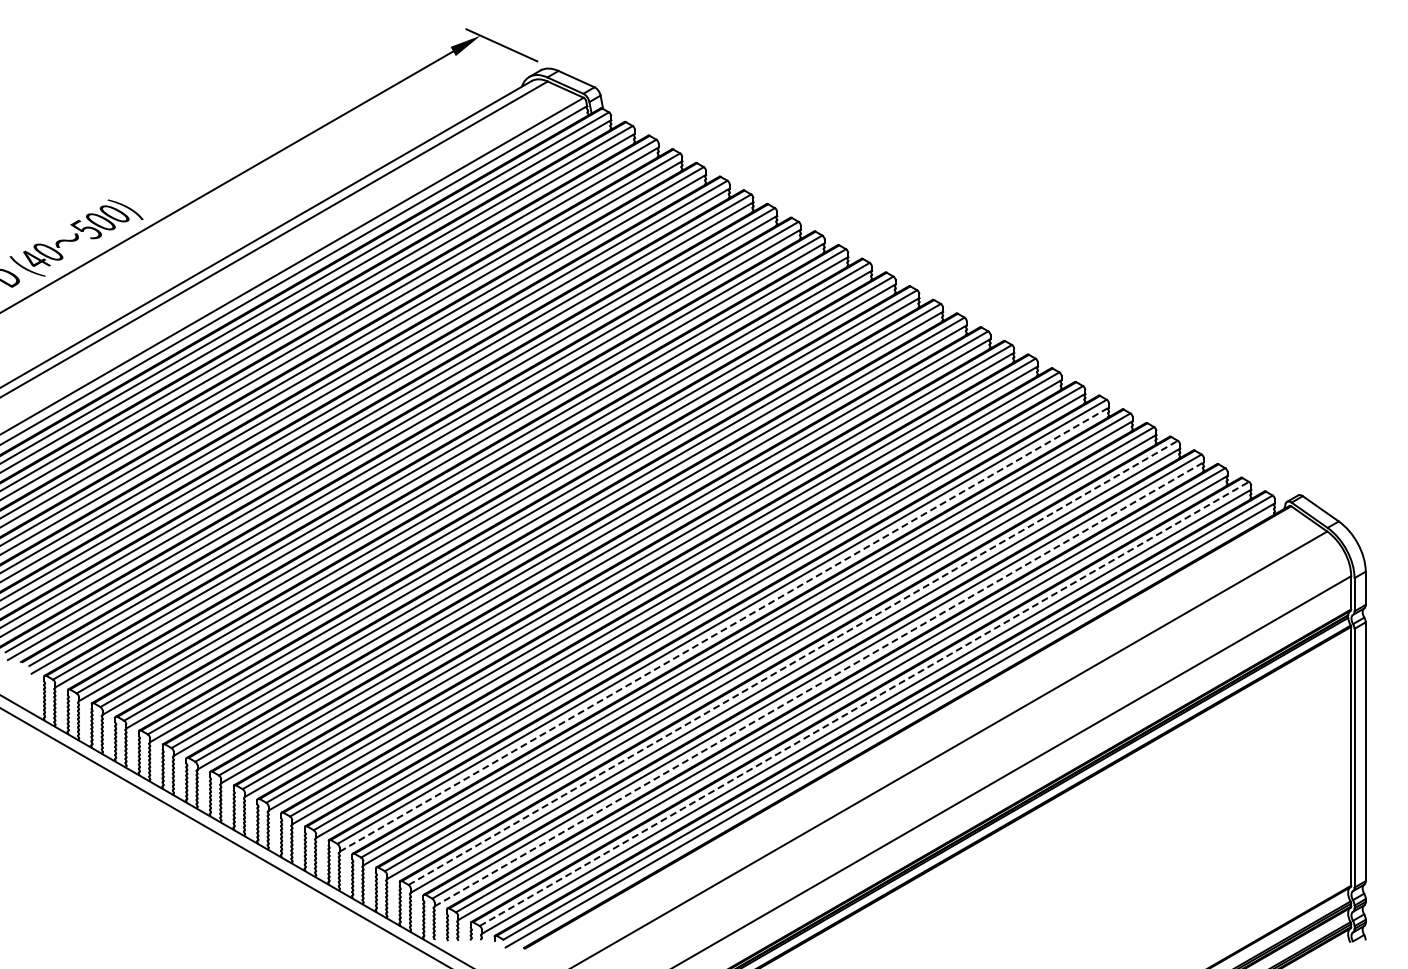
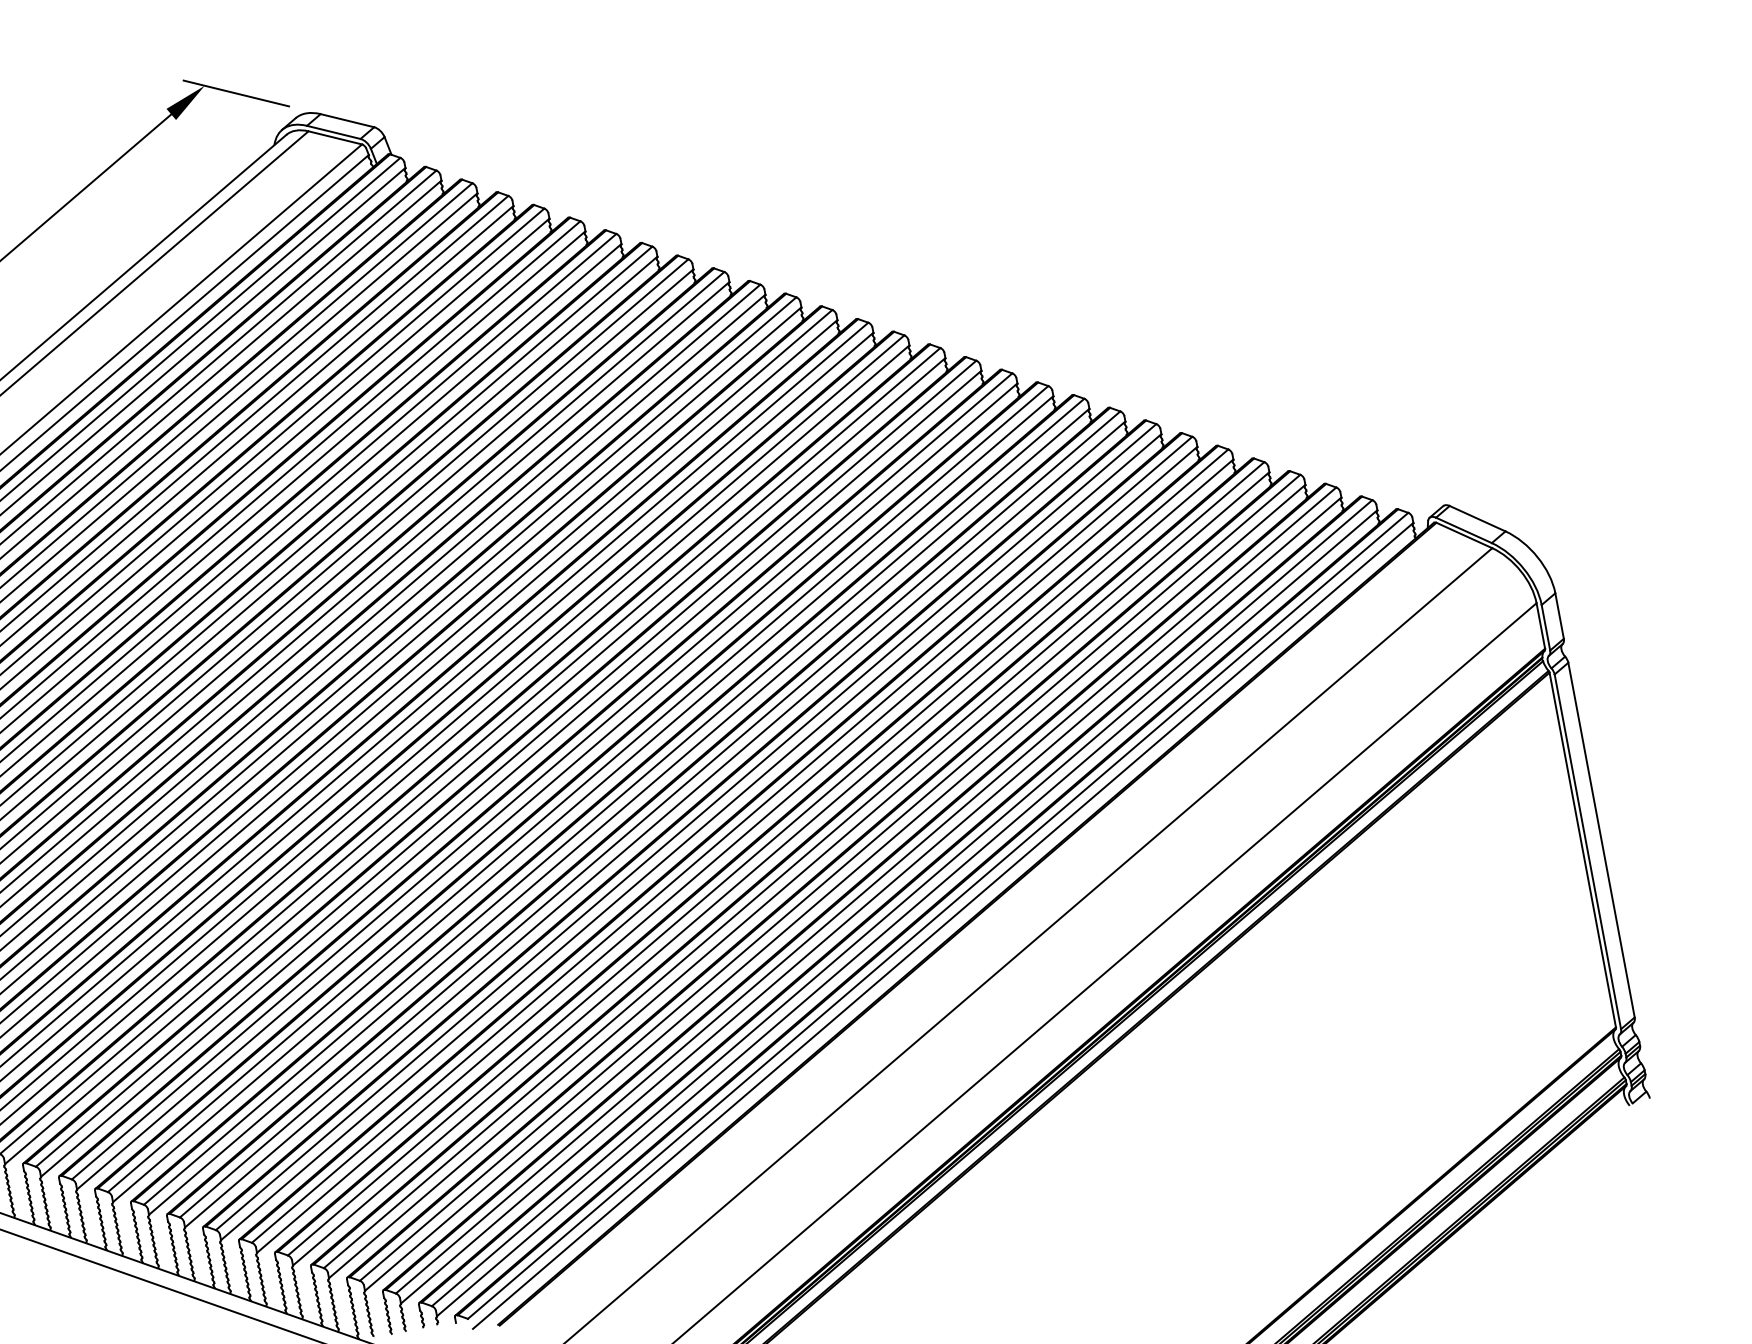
line: (724, 629) -> (691, 837), dashed -> solid
line: (793, 662) -> (794, 864), dashed -> solid
line: (819, 684) -> (835, 888), dashed -> solid
line: (864, 703) -> (902, 902), dashed -> solid

